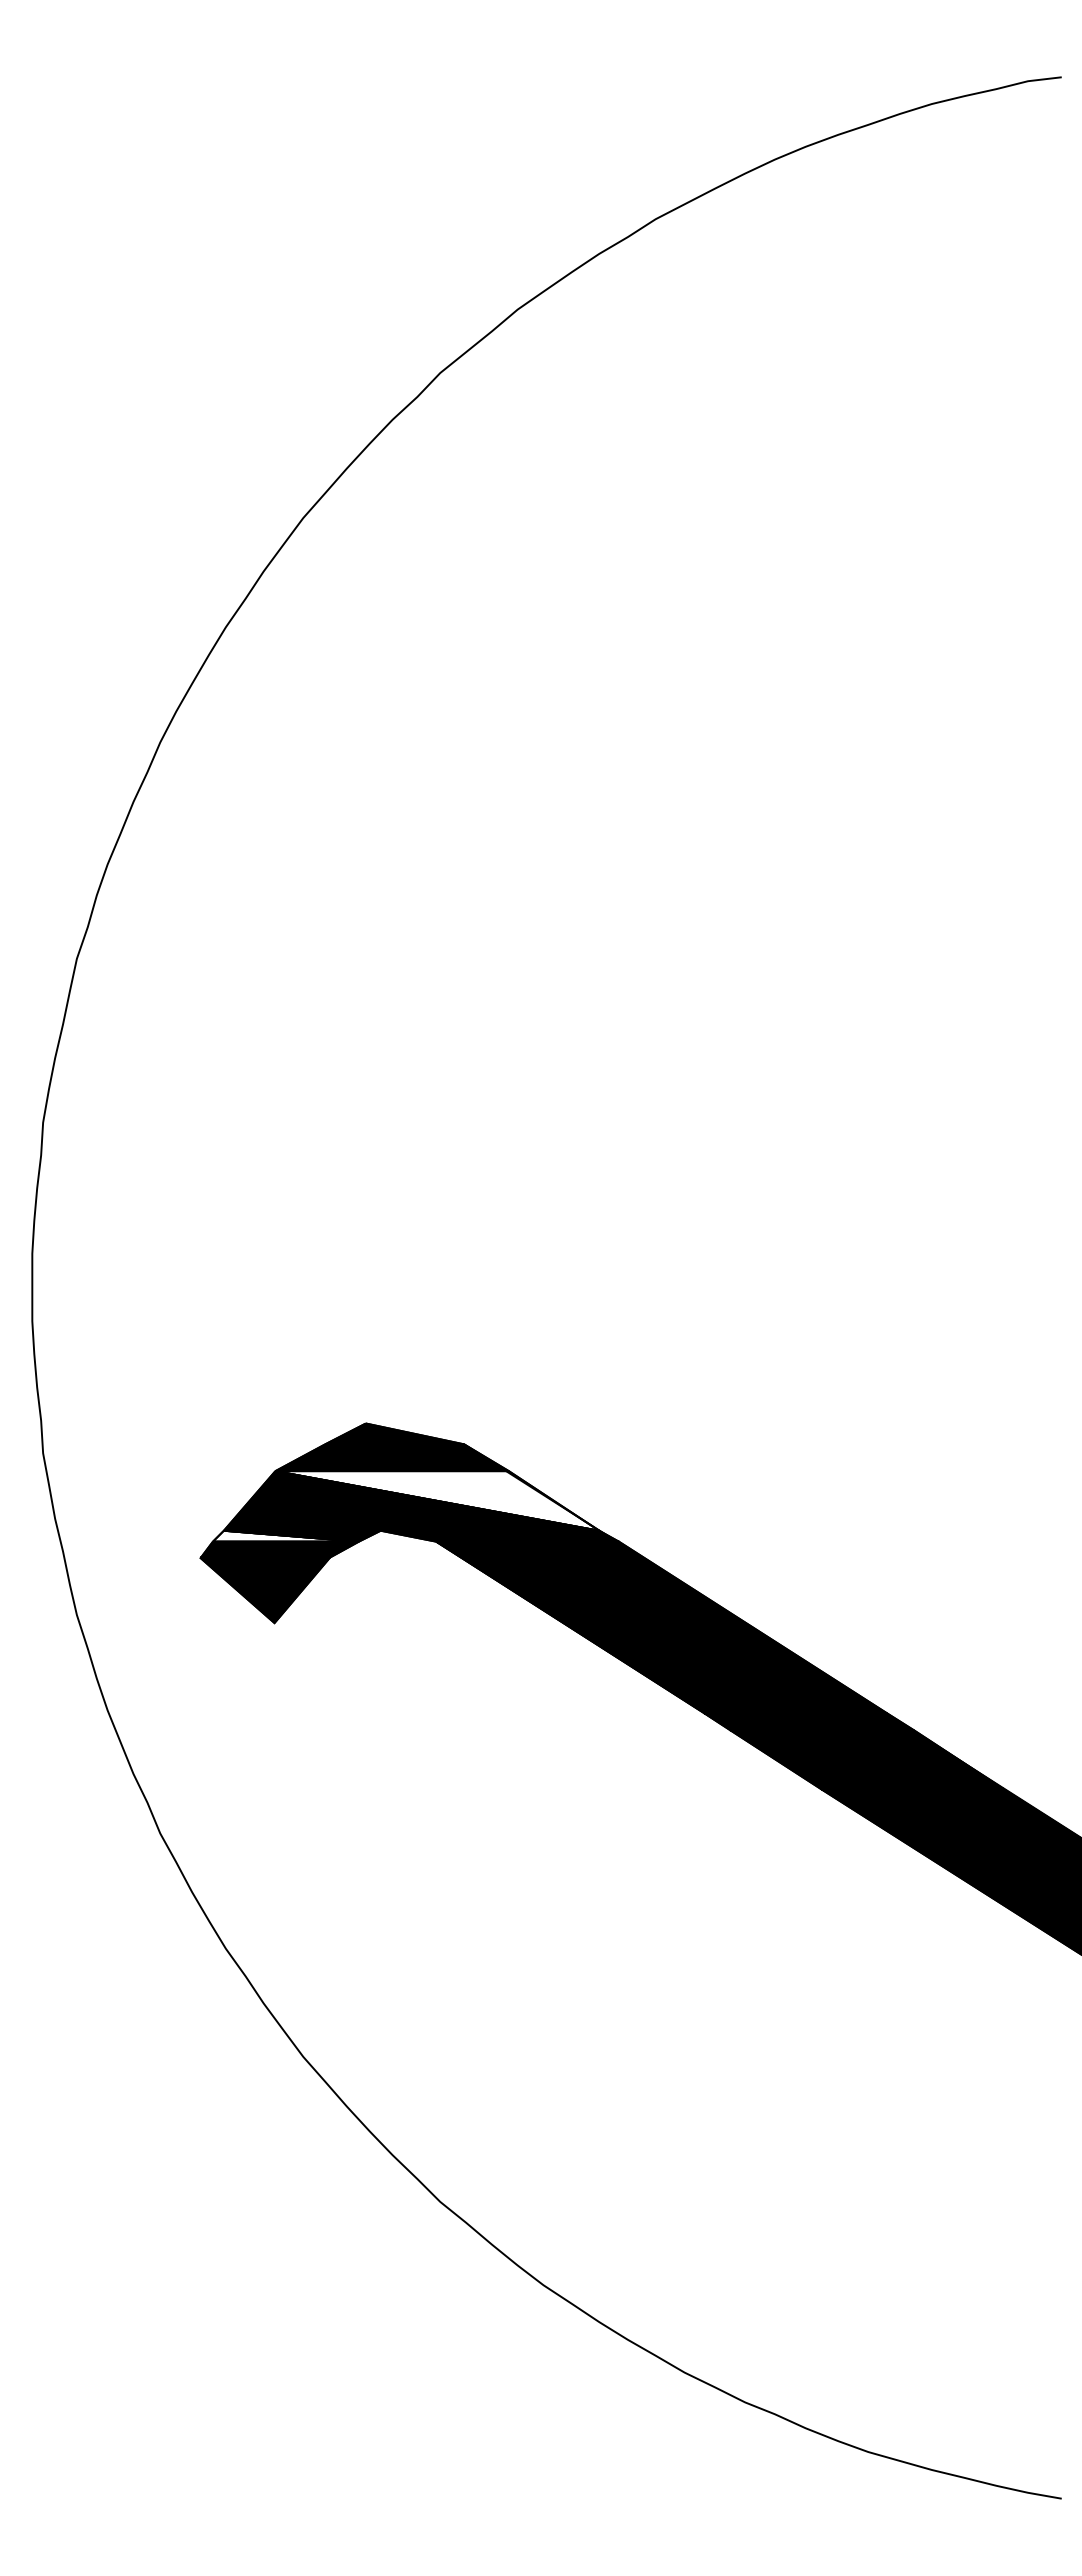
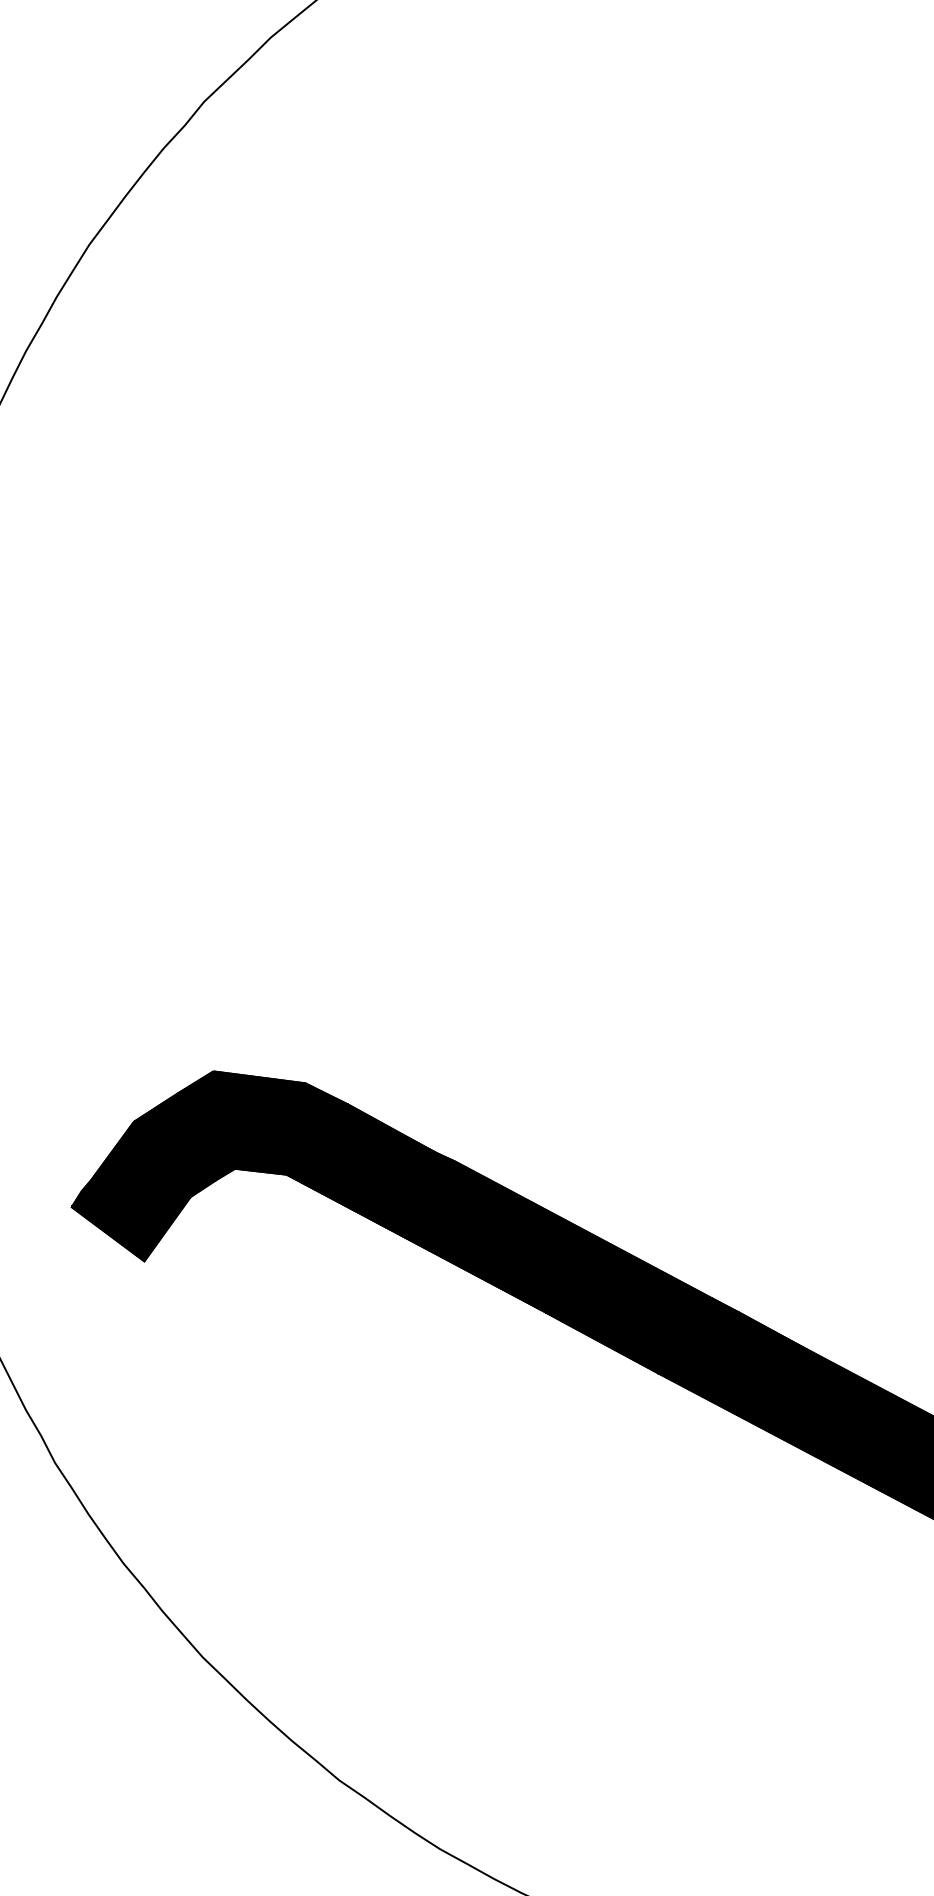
fill: (437, 1500) -> (284, 1136), added
fill: (285, 1535) -> (148, 1180), added

